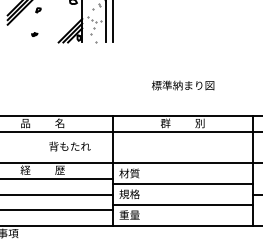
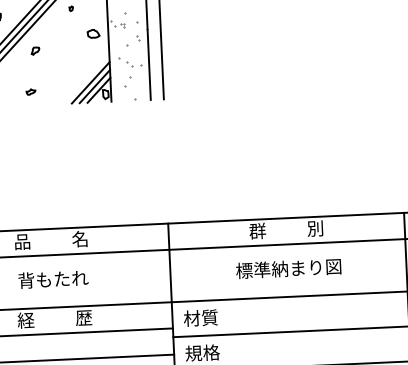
text: (182, 85) -> (287, 268), moved
text: (69, 146) -> (52, 279), moved

